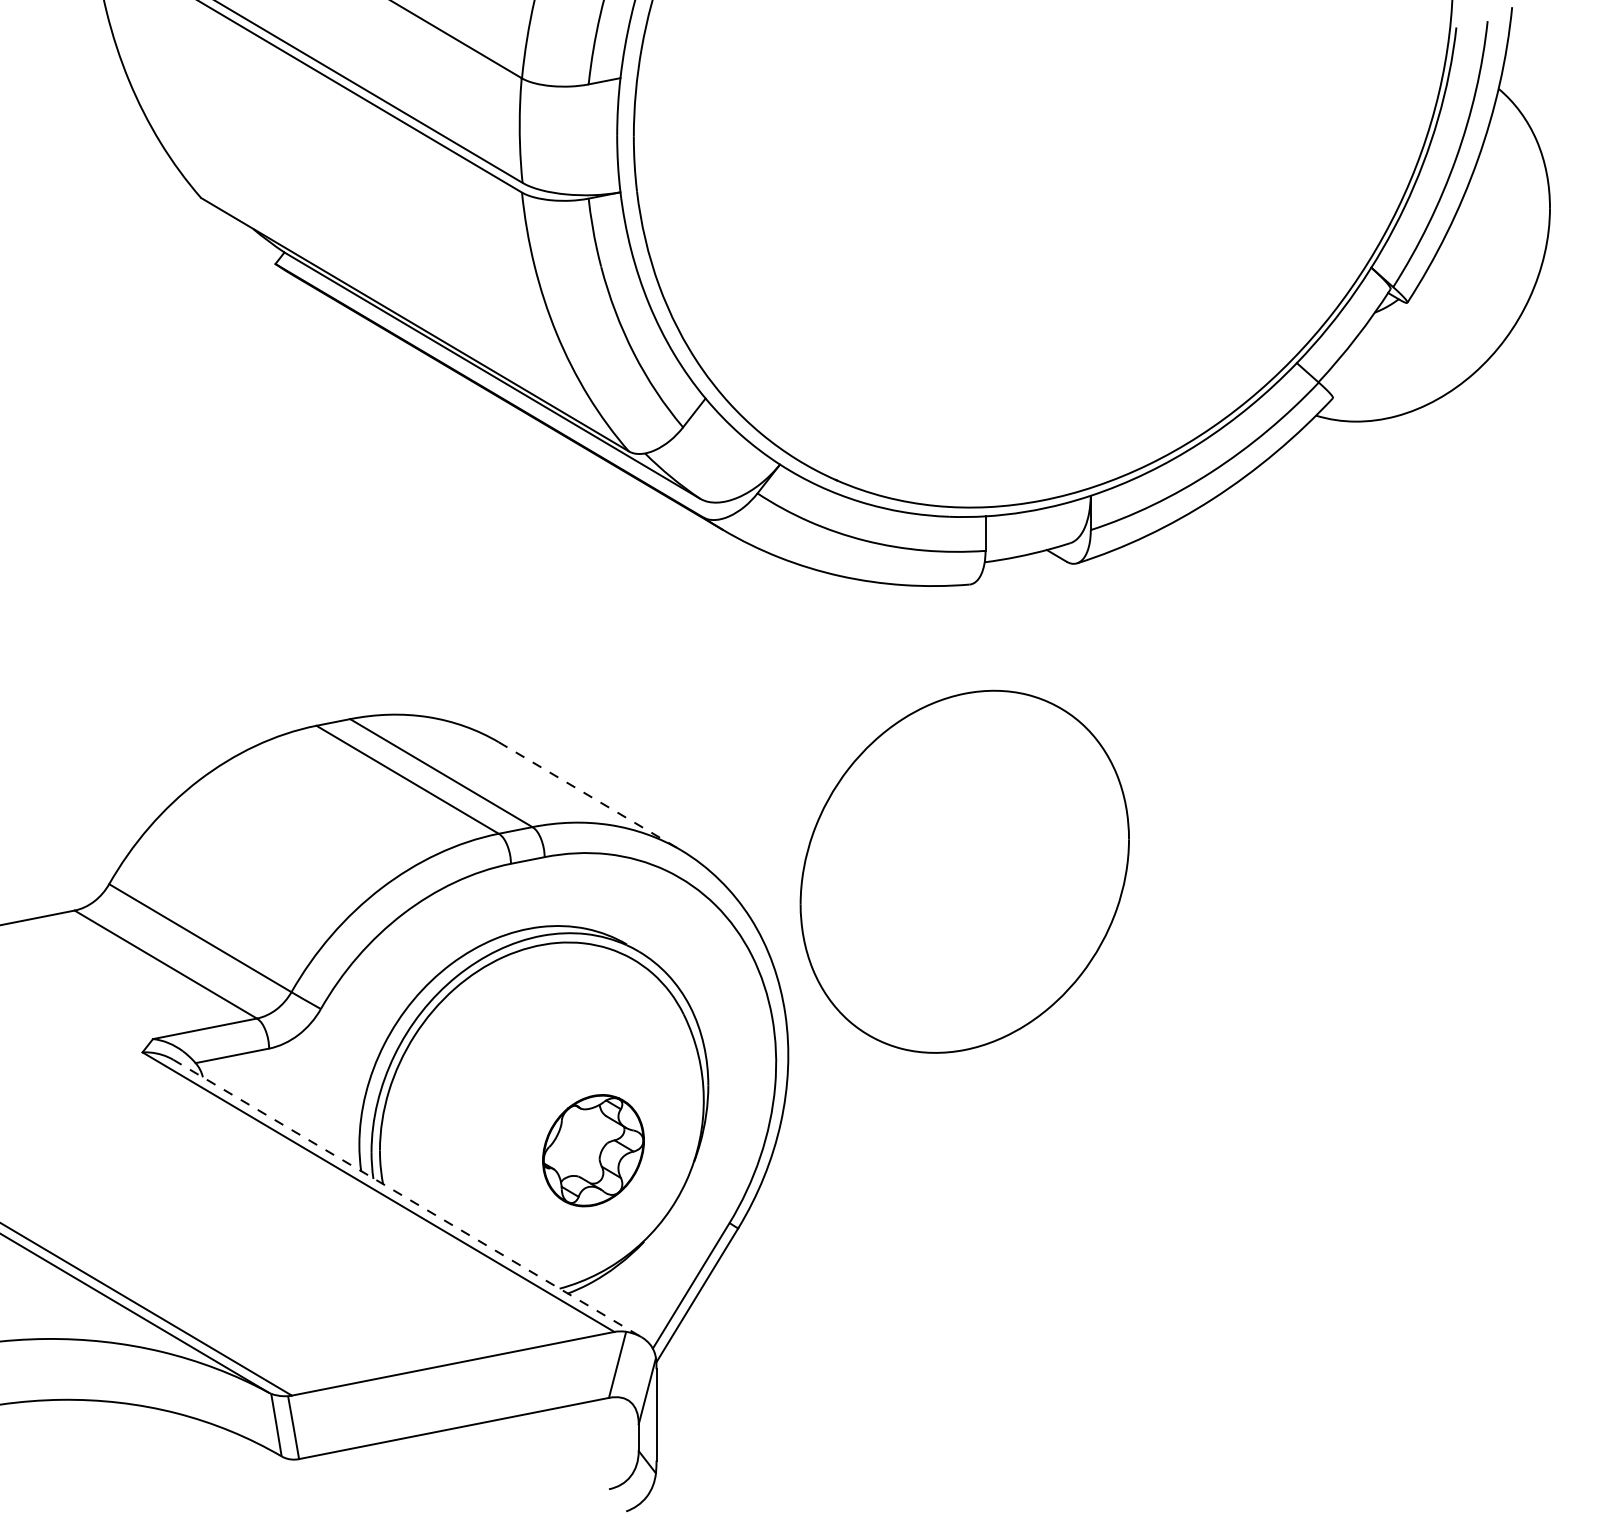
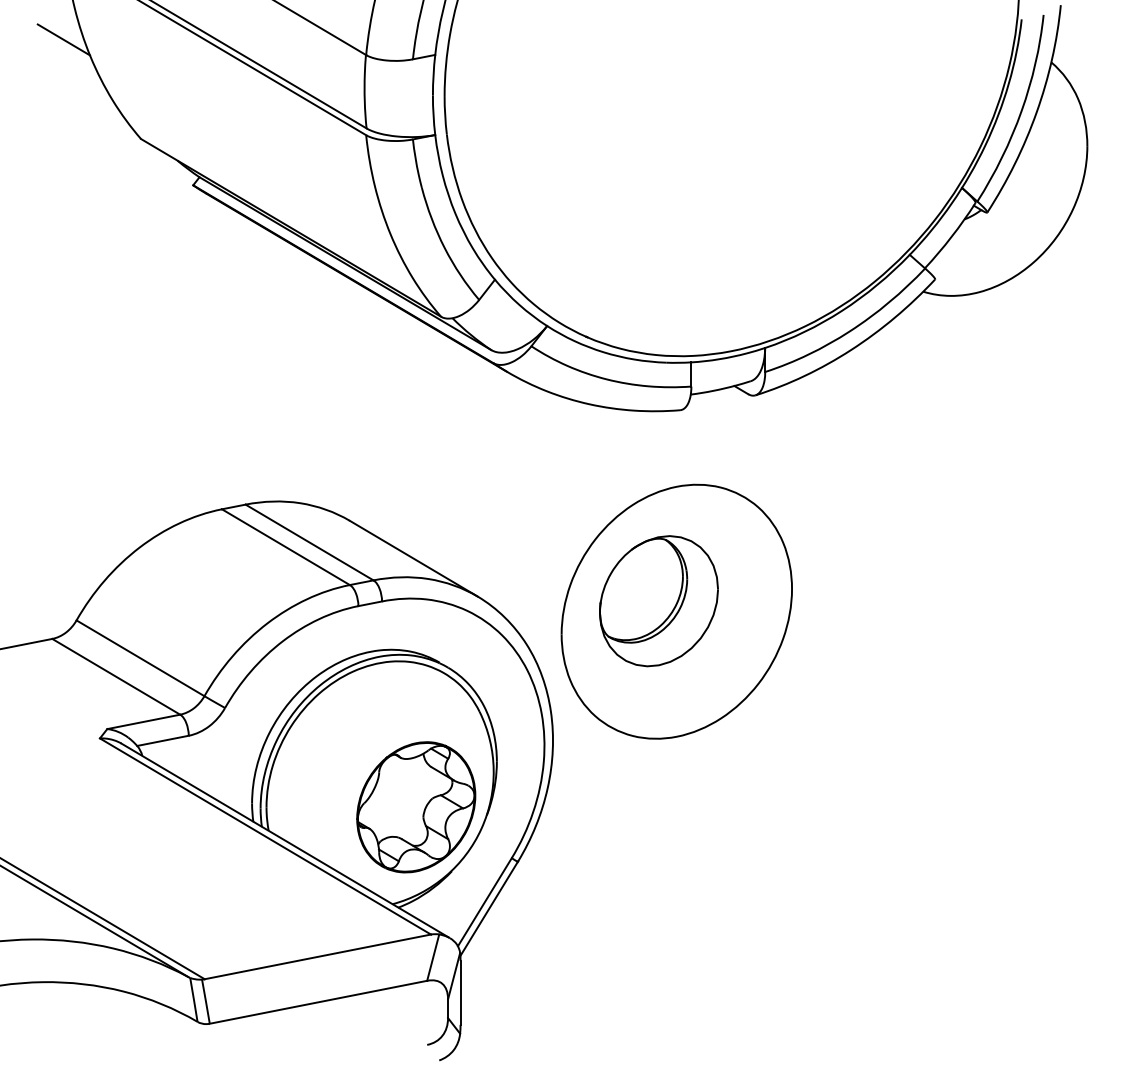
line: (90, 56) -> (63, 39), added
line: (590, 797) -> (414, 559), dashed -> solid
part: (938, 857) -> (658, 601), added
part: (593, 1150) -> (416, 807), size x1.67
line: (405, 1197) -> (284, 840), dashed -> solid

